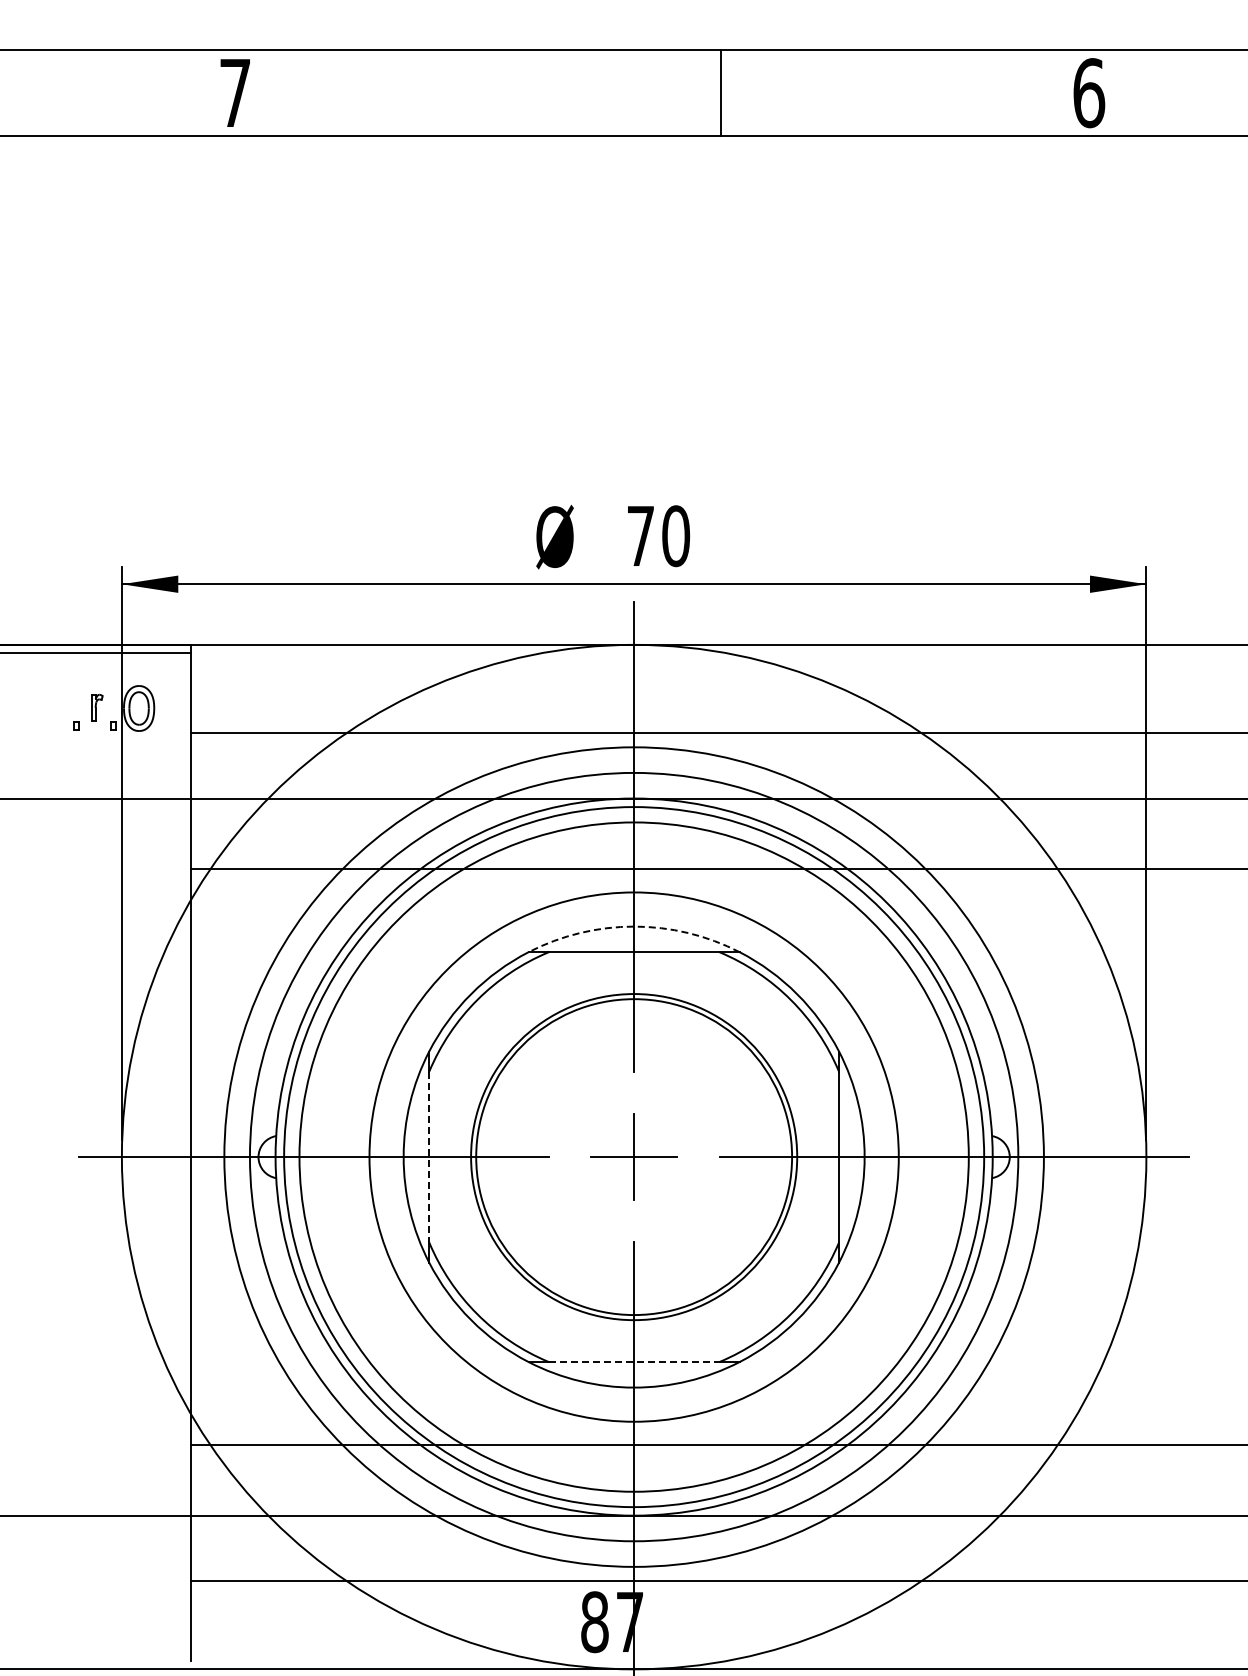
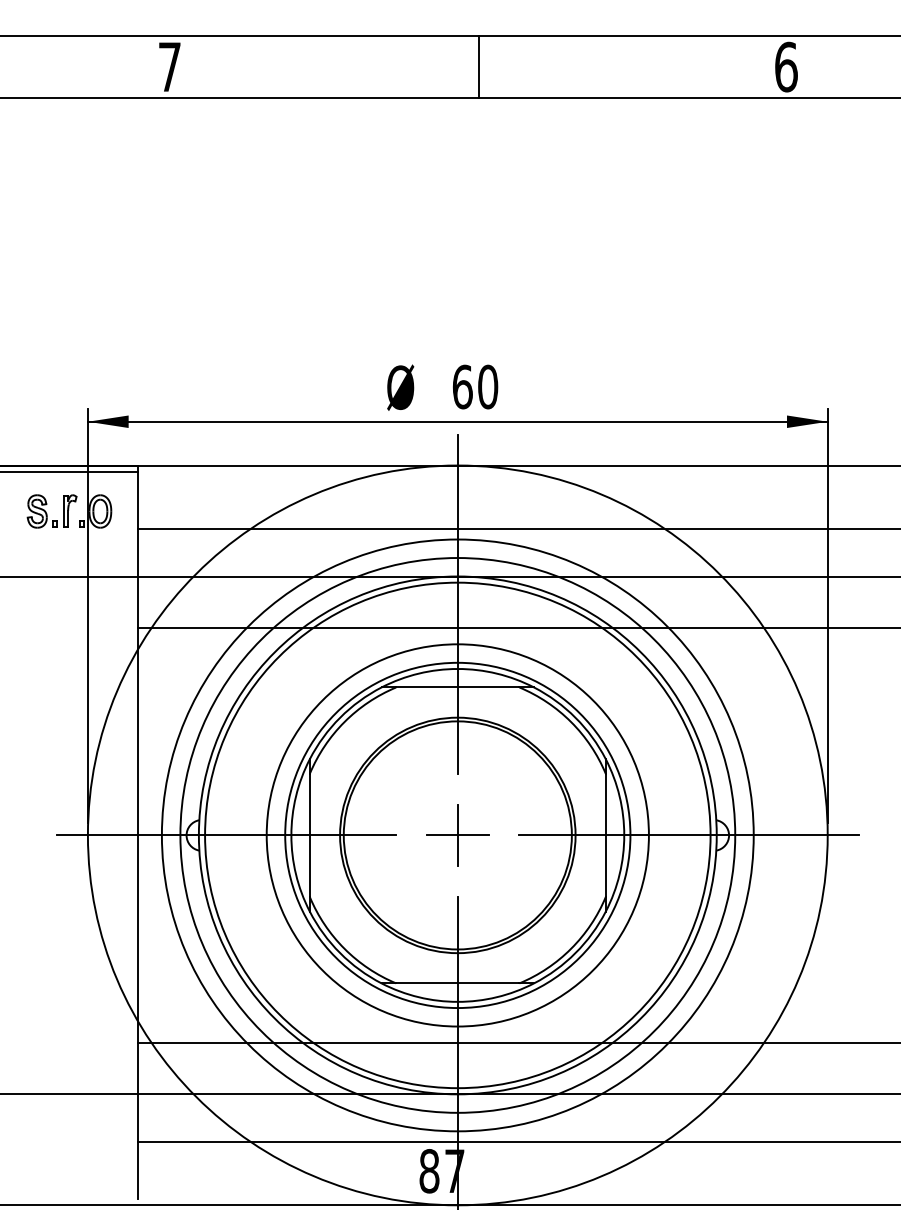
line: (721, 92) -> (479, 66), moved
text: (641, 536) -> (463, 387), 70 -> 60
part: (97, 707) -> (70, 510), size x1.67
part: (51, 708) -> (37, 511), added
arc: (634, 926) -> (458, 668), dashed -> solid
line: (429, 1157) -> (310, 835), dashed -> solid
circle: (634, 1157) -> (458, 835), size x0.71
line: (634, 1362) -> (458, 983), dashed -> solid

